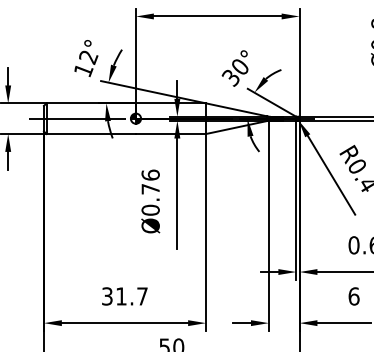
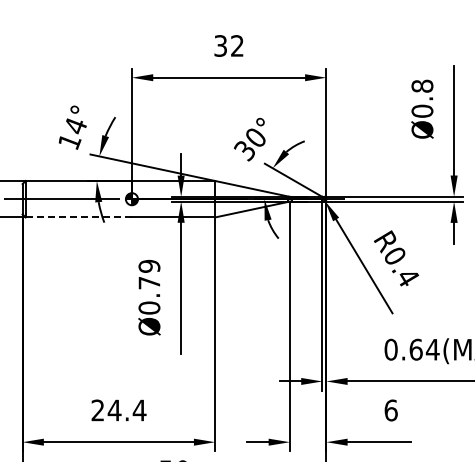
text: (88, 57) -> (75, 126), 12° -> 14°
line: (91, 134) -> (79, 217), solid -> dashed
text: (150, 174) -> (149, 265), Ø0.76 -> Ø0.79
text: (124, 296) -> (118, 410), 31.7 -> 24.4

